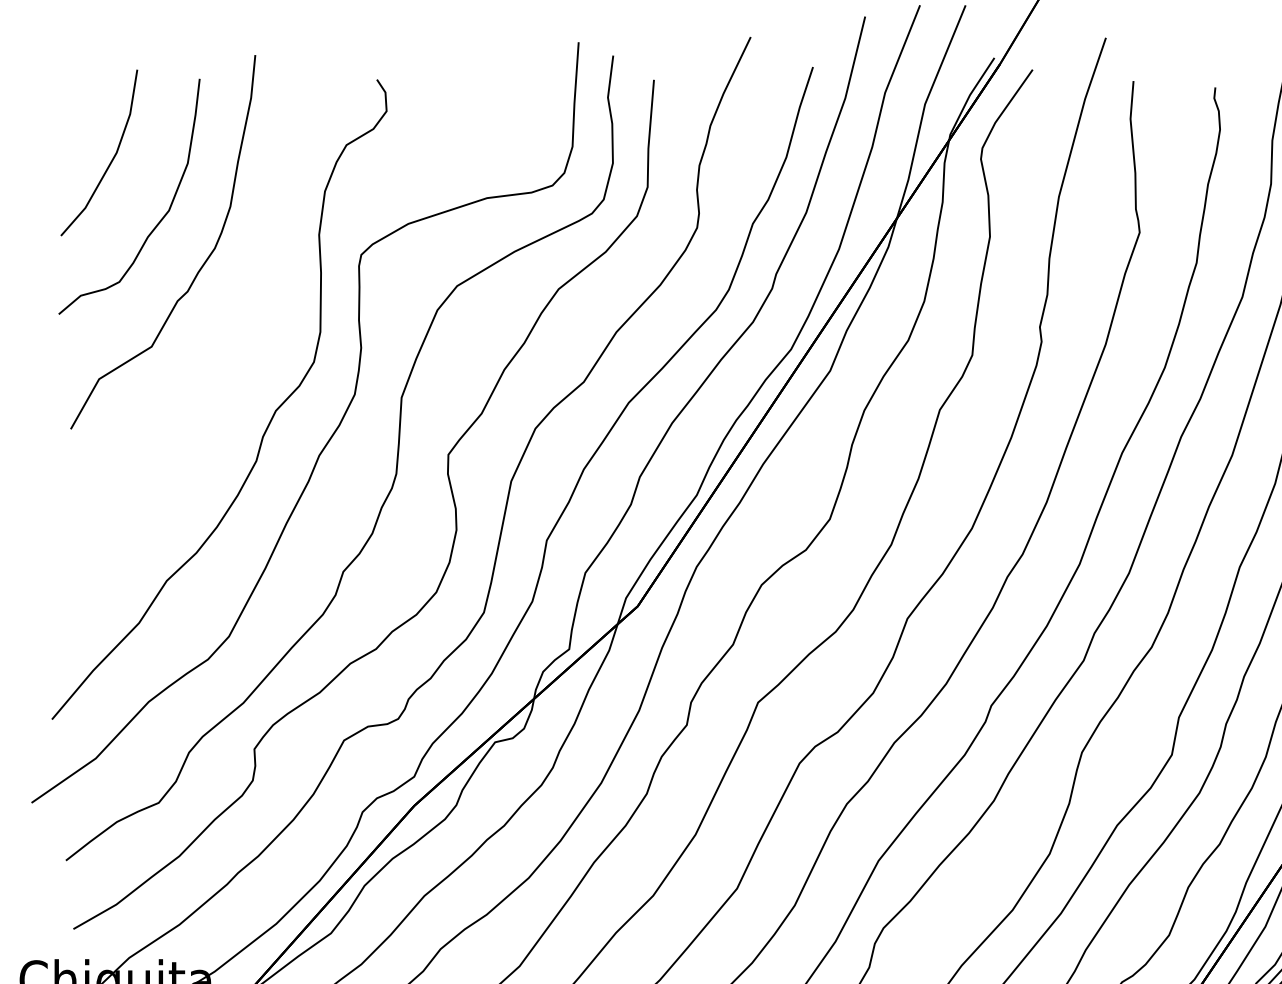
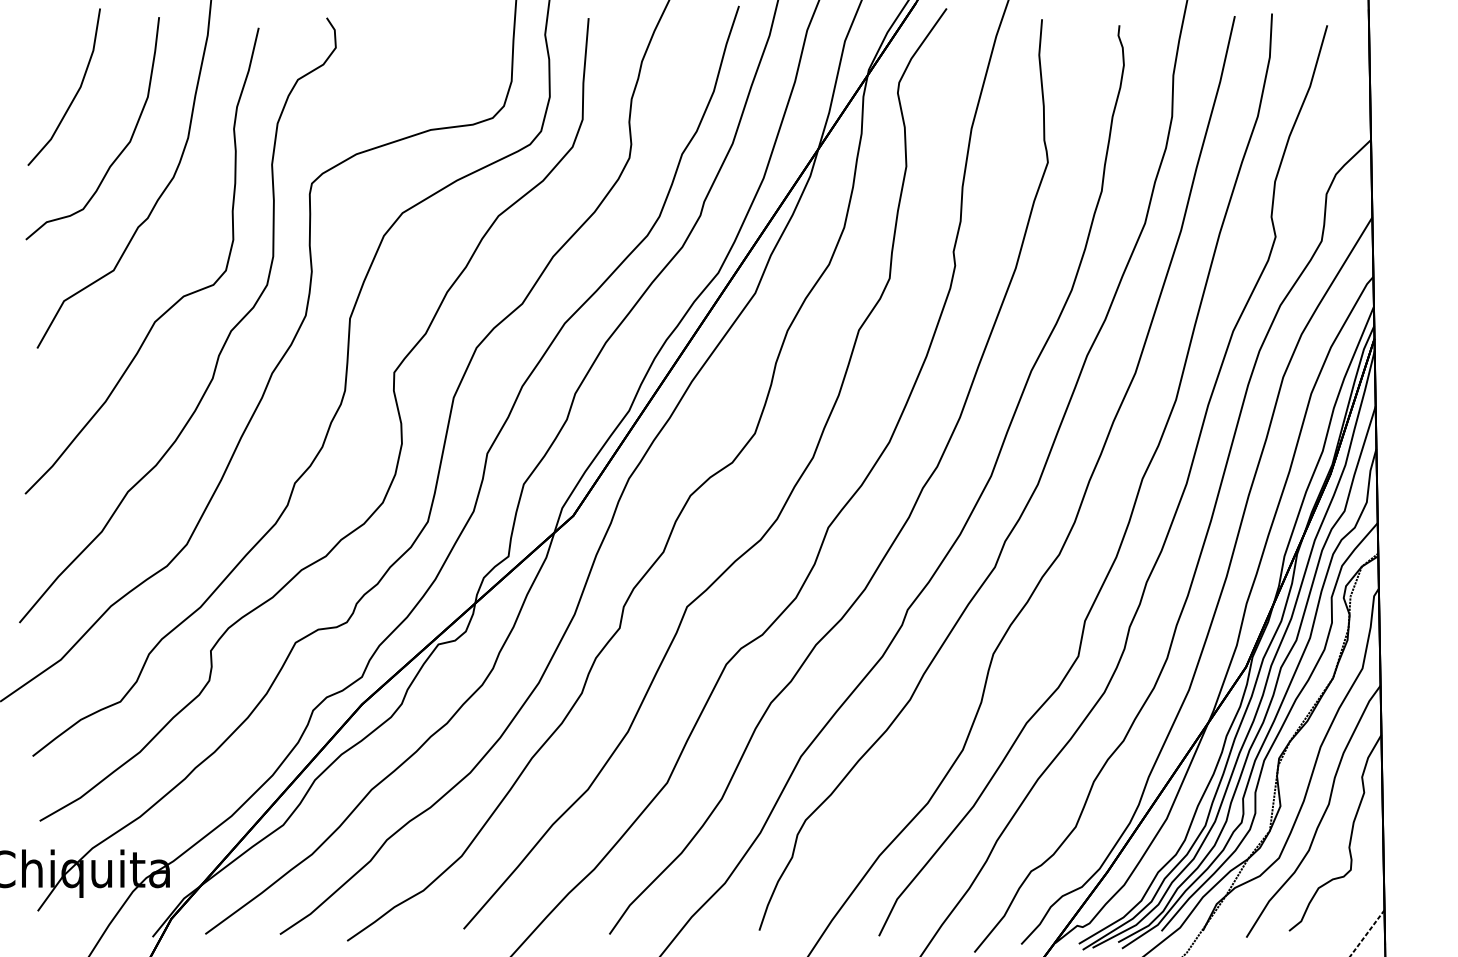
curve: (221, 376) -> (179, 298), added

